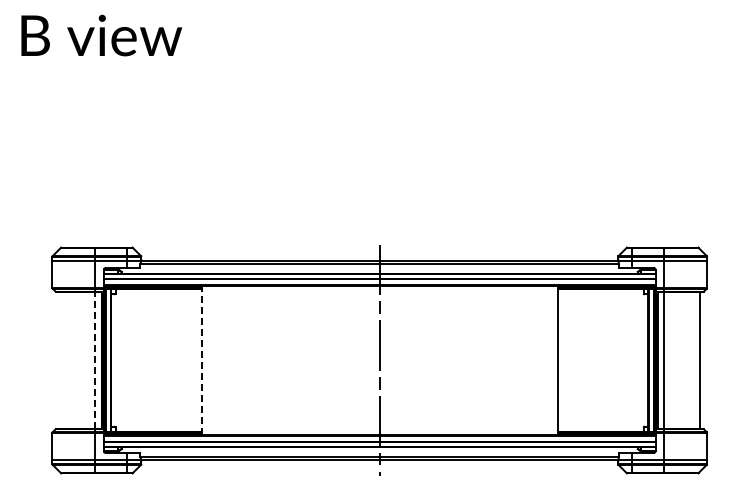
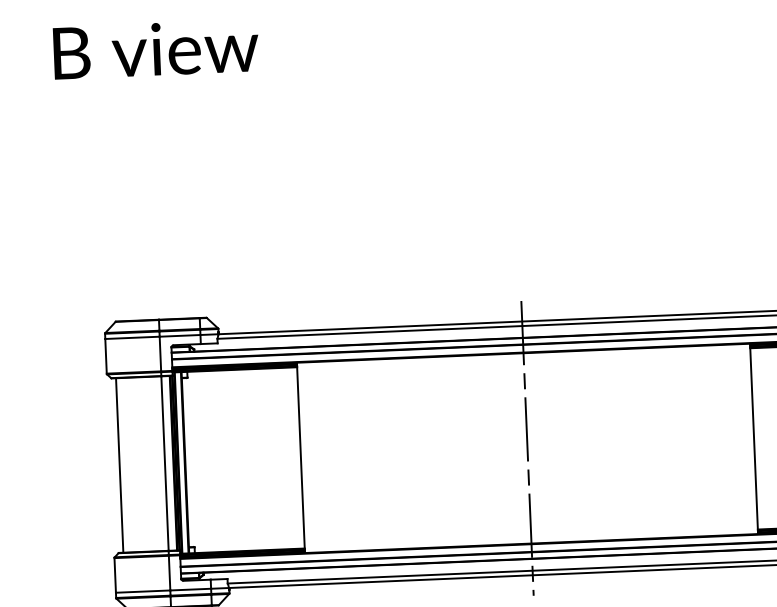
line: (59, 359) -> (119, 464), added
line: (95, 359) -> (165, 462), dashed -> solid
line: (201, 360) -> (300, 457), dashed -> solid

